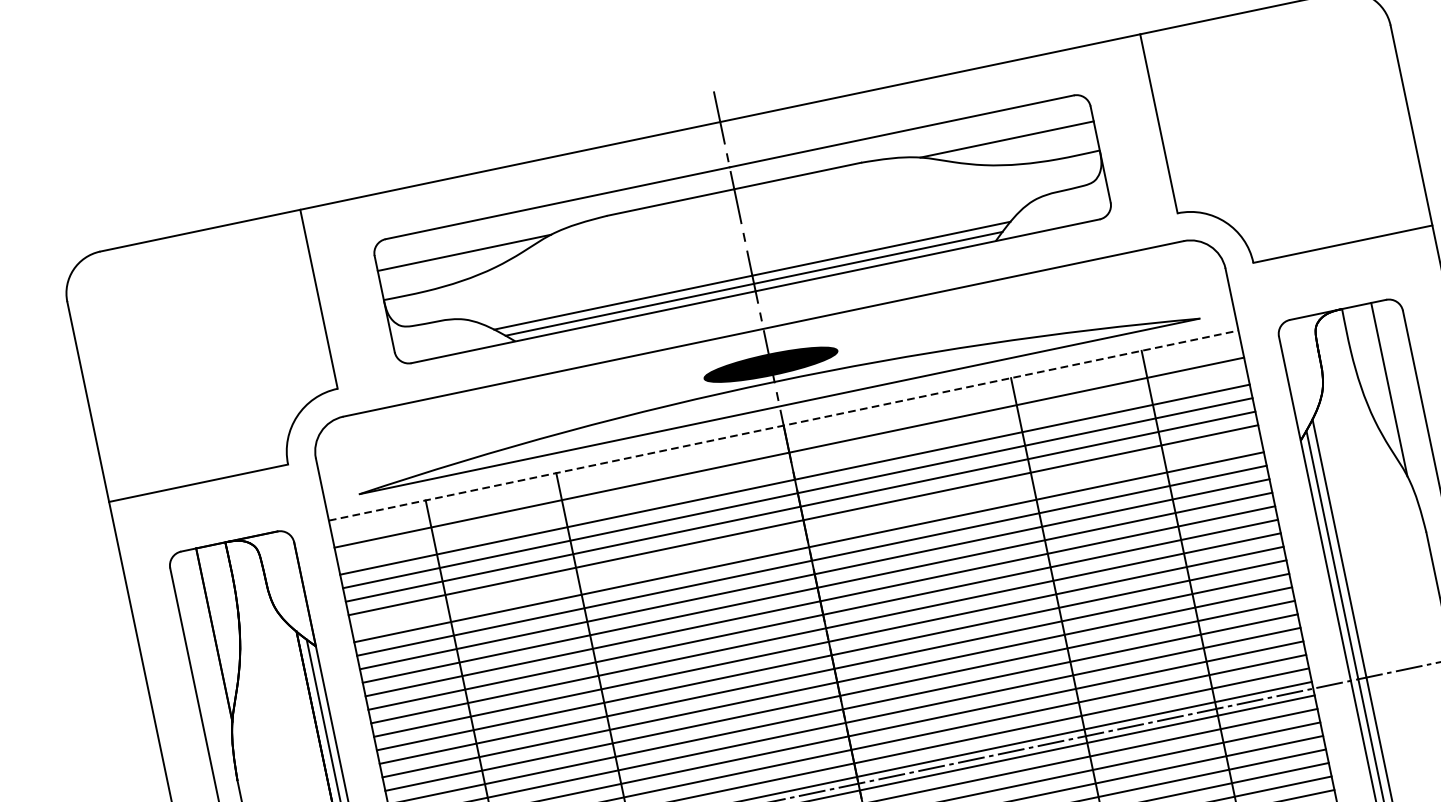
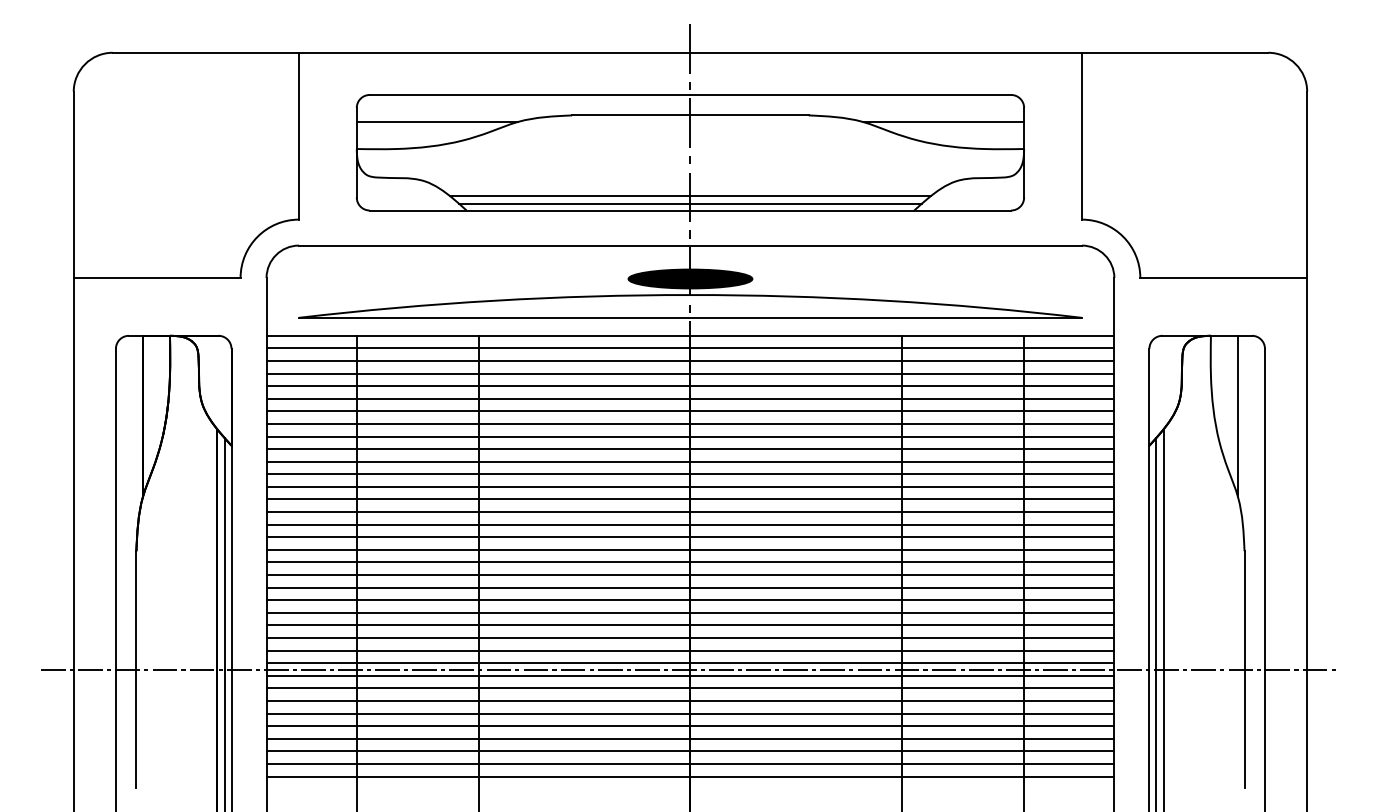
line: (783, 425) -> (690, 335), dashed -> solid
line: (786, 439) -> (690, 348), added
line: (792, 466) -> (690, 373), added
line: (806, 533) -> (690, 436), added

